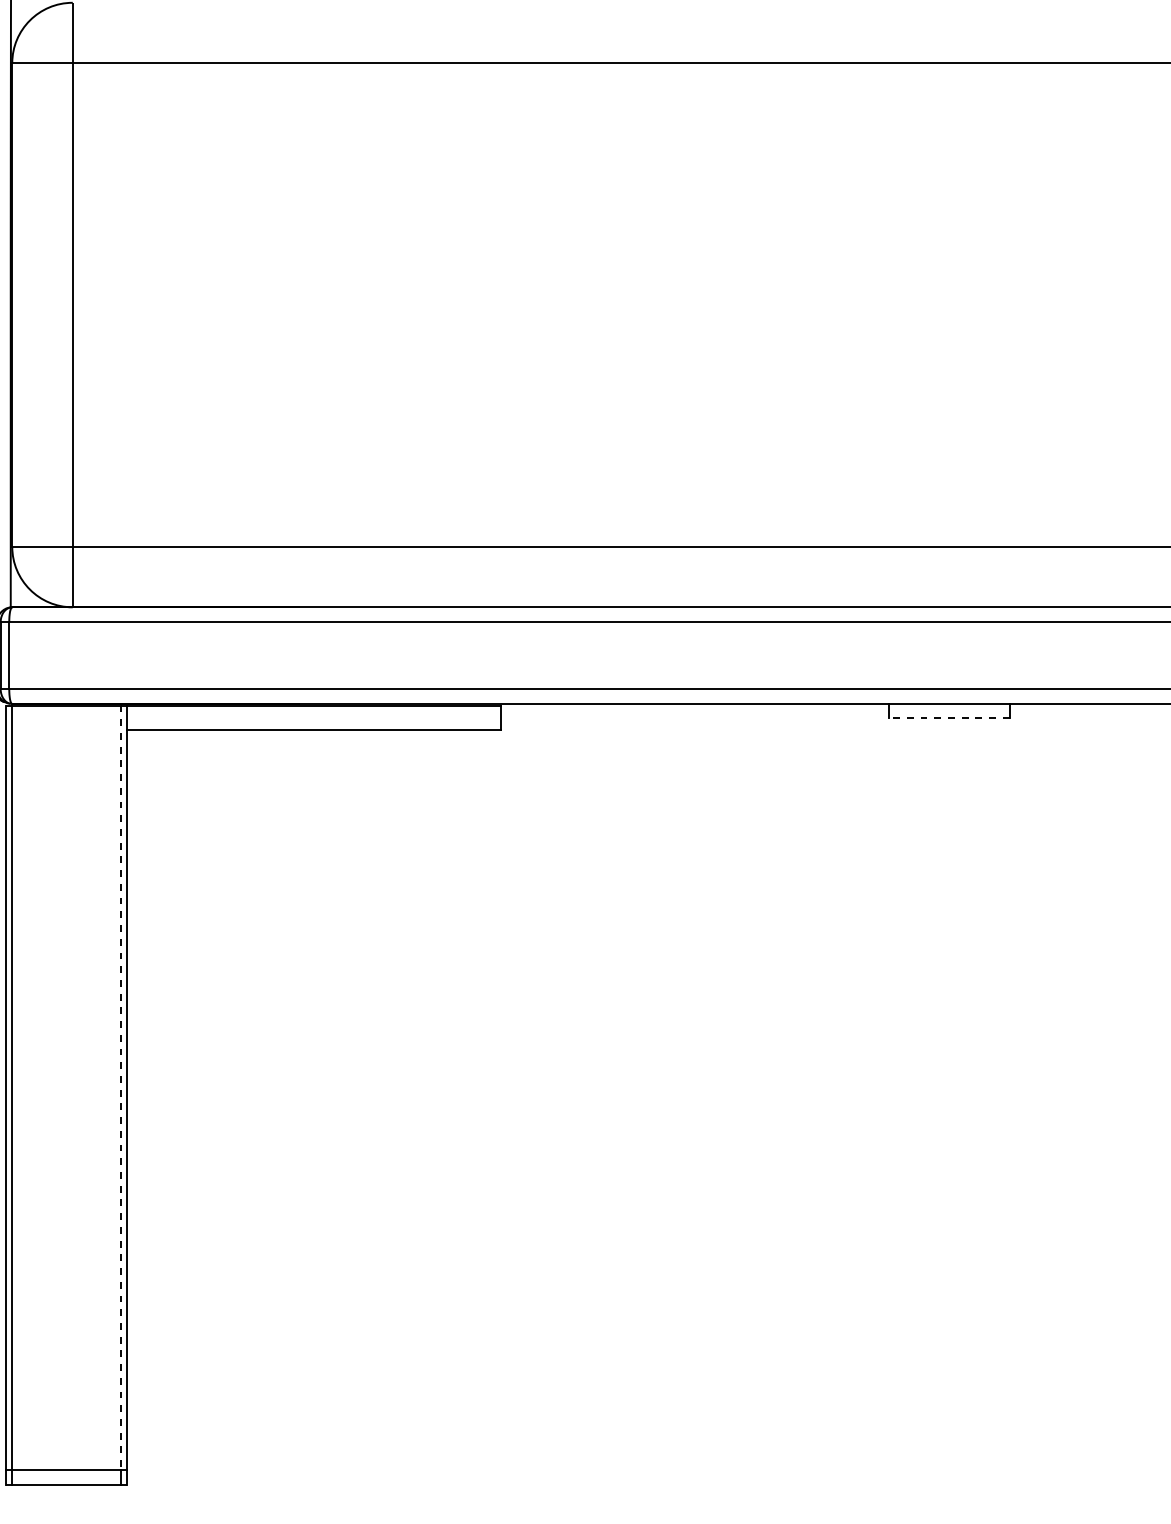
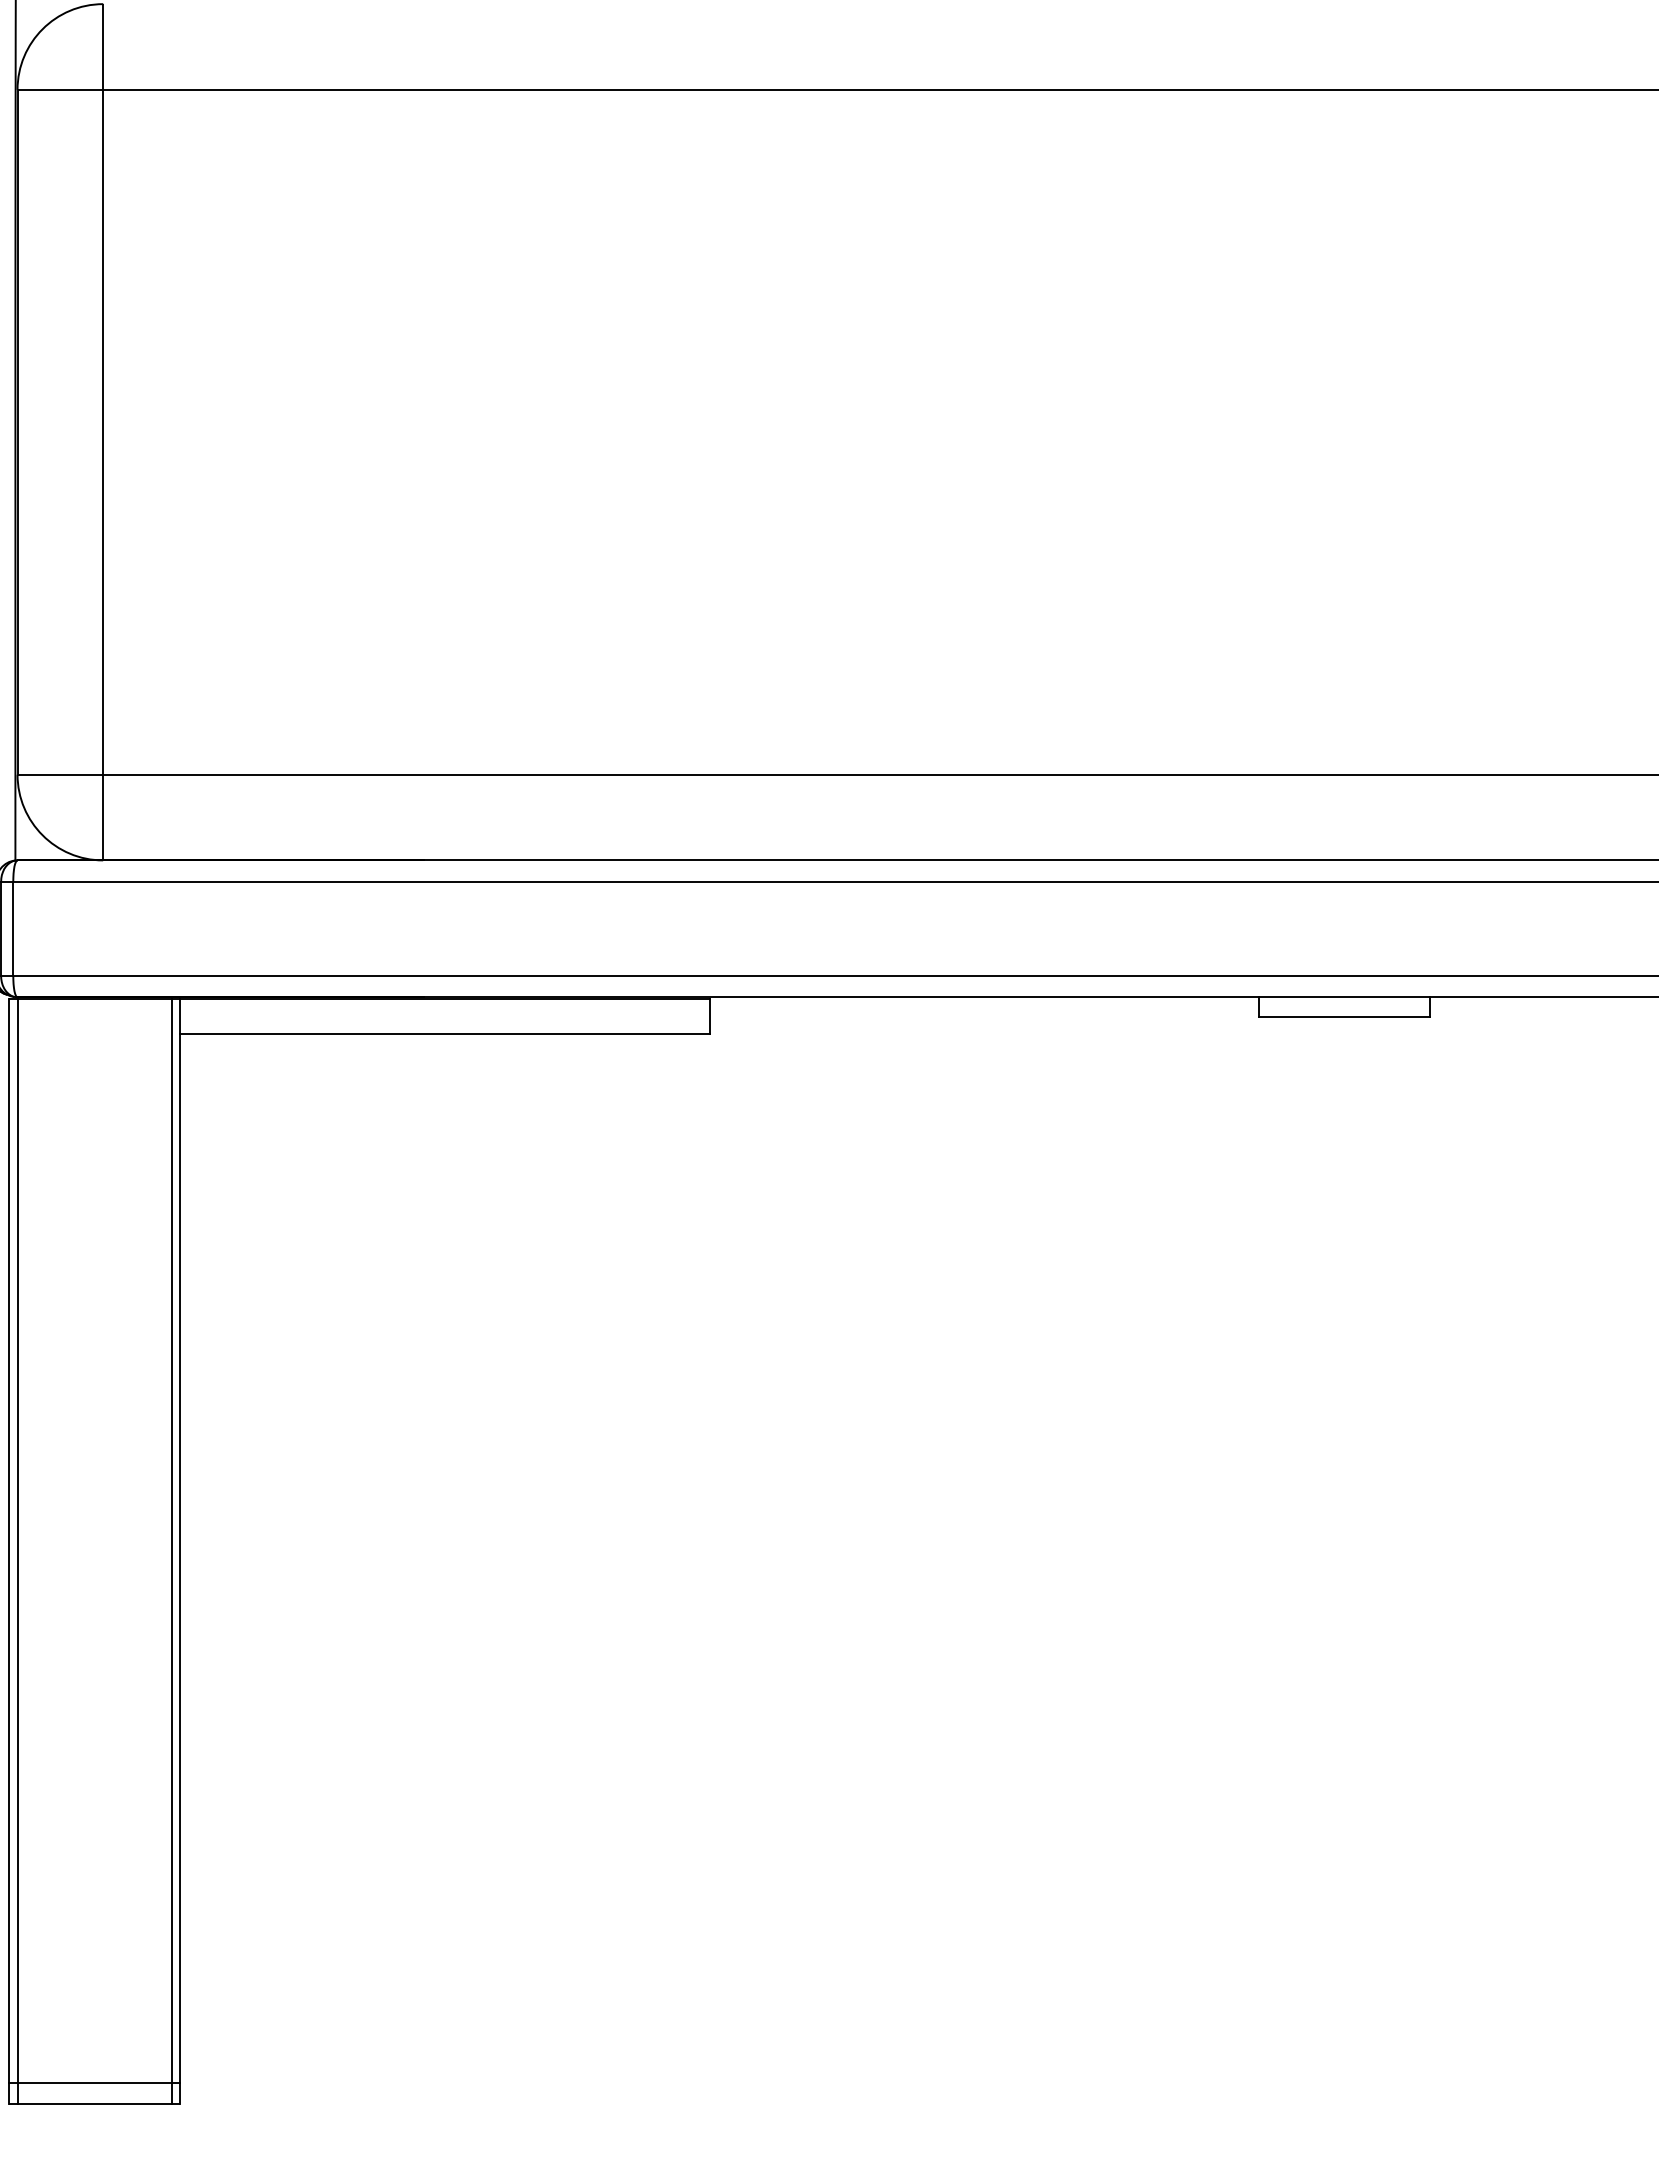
line: (949, 717) -> (1344, 1016), dashed -> solid
line: (120, 1088) -> (171, 1541), dashed -> solid

